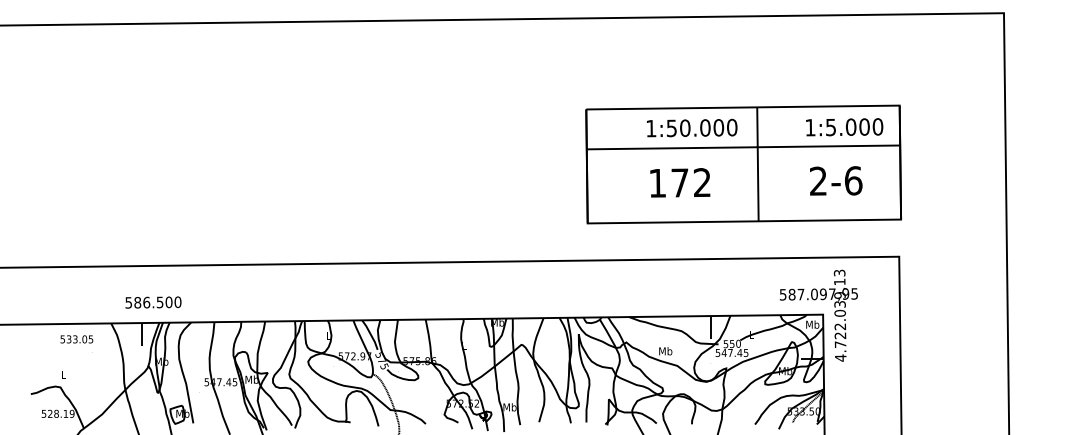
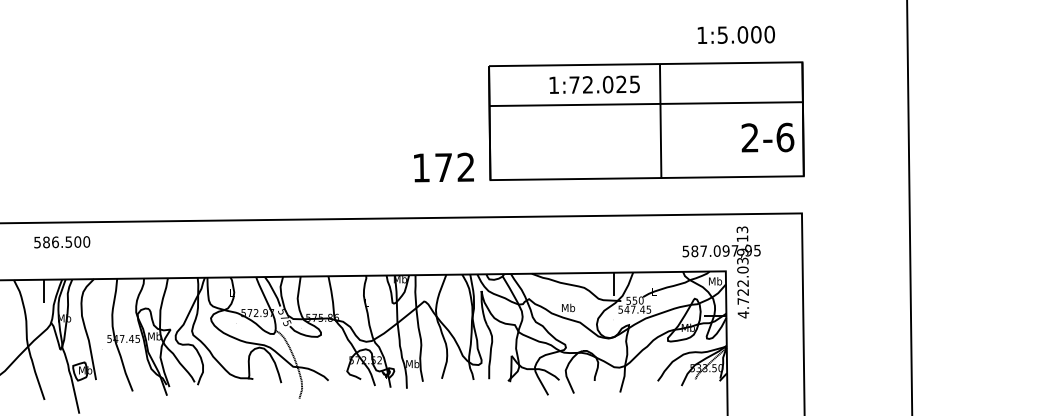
text: (701, 127) -> (604, 84), 1:50.000 -> 1:72.025
text: (844, 127) -> (736, 35), moved
text: (836, 180) -> (768, 137), moved
text: (680, 182) -> (444, 167), moved
text: (153, 302) -> (62, 242), moved

